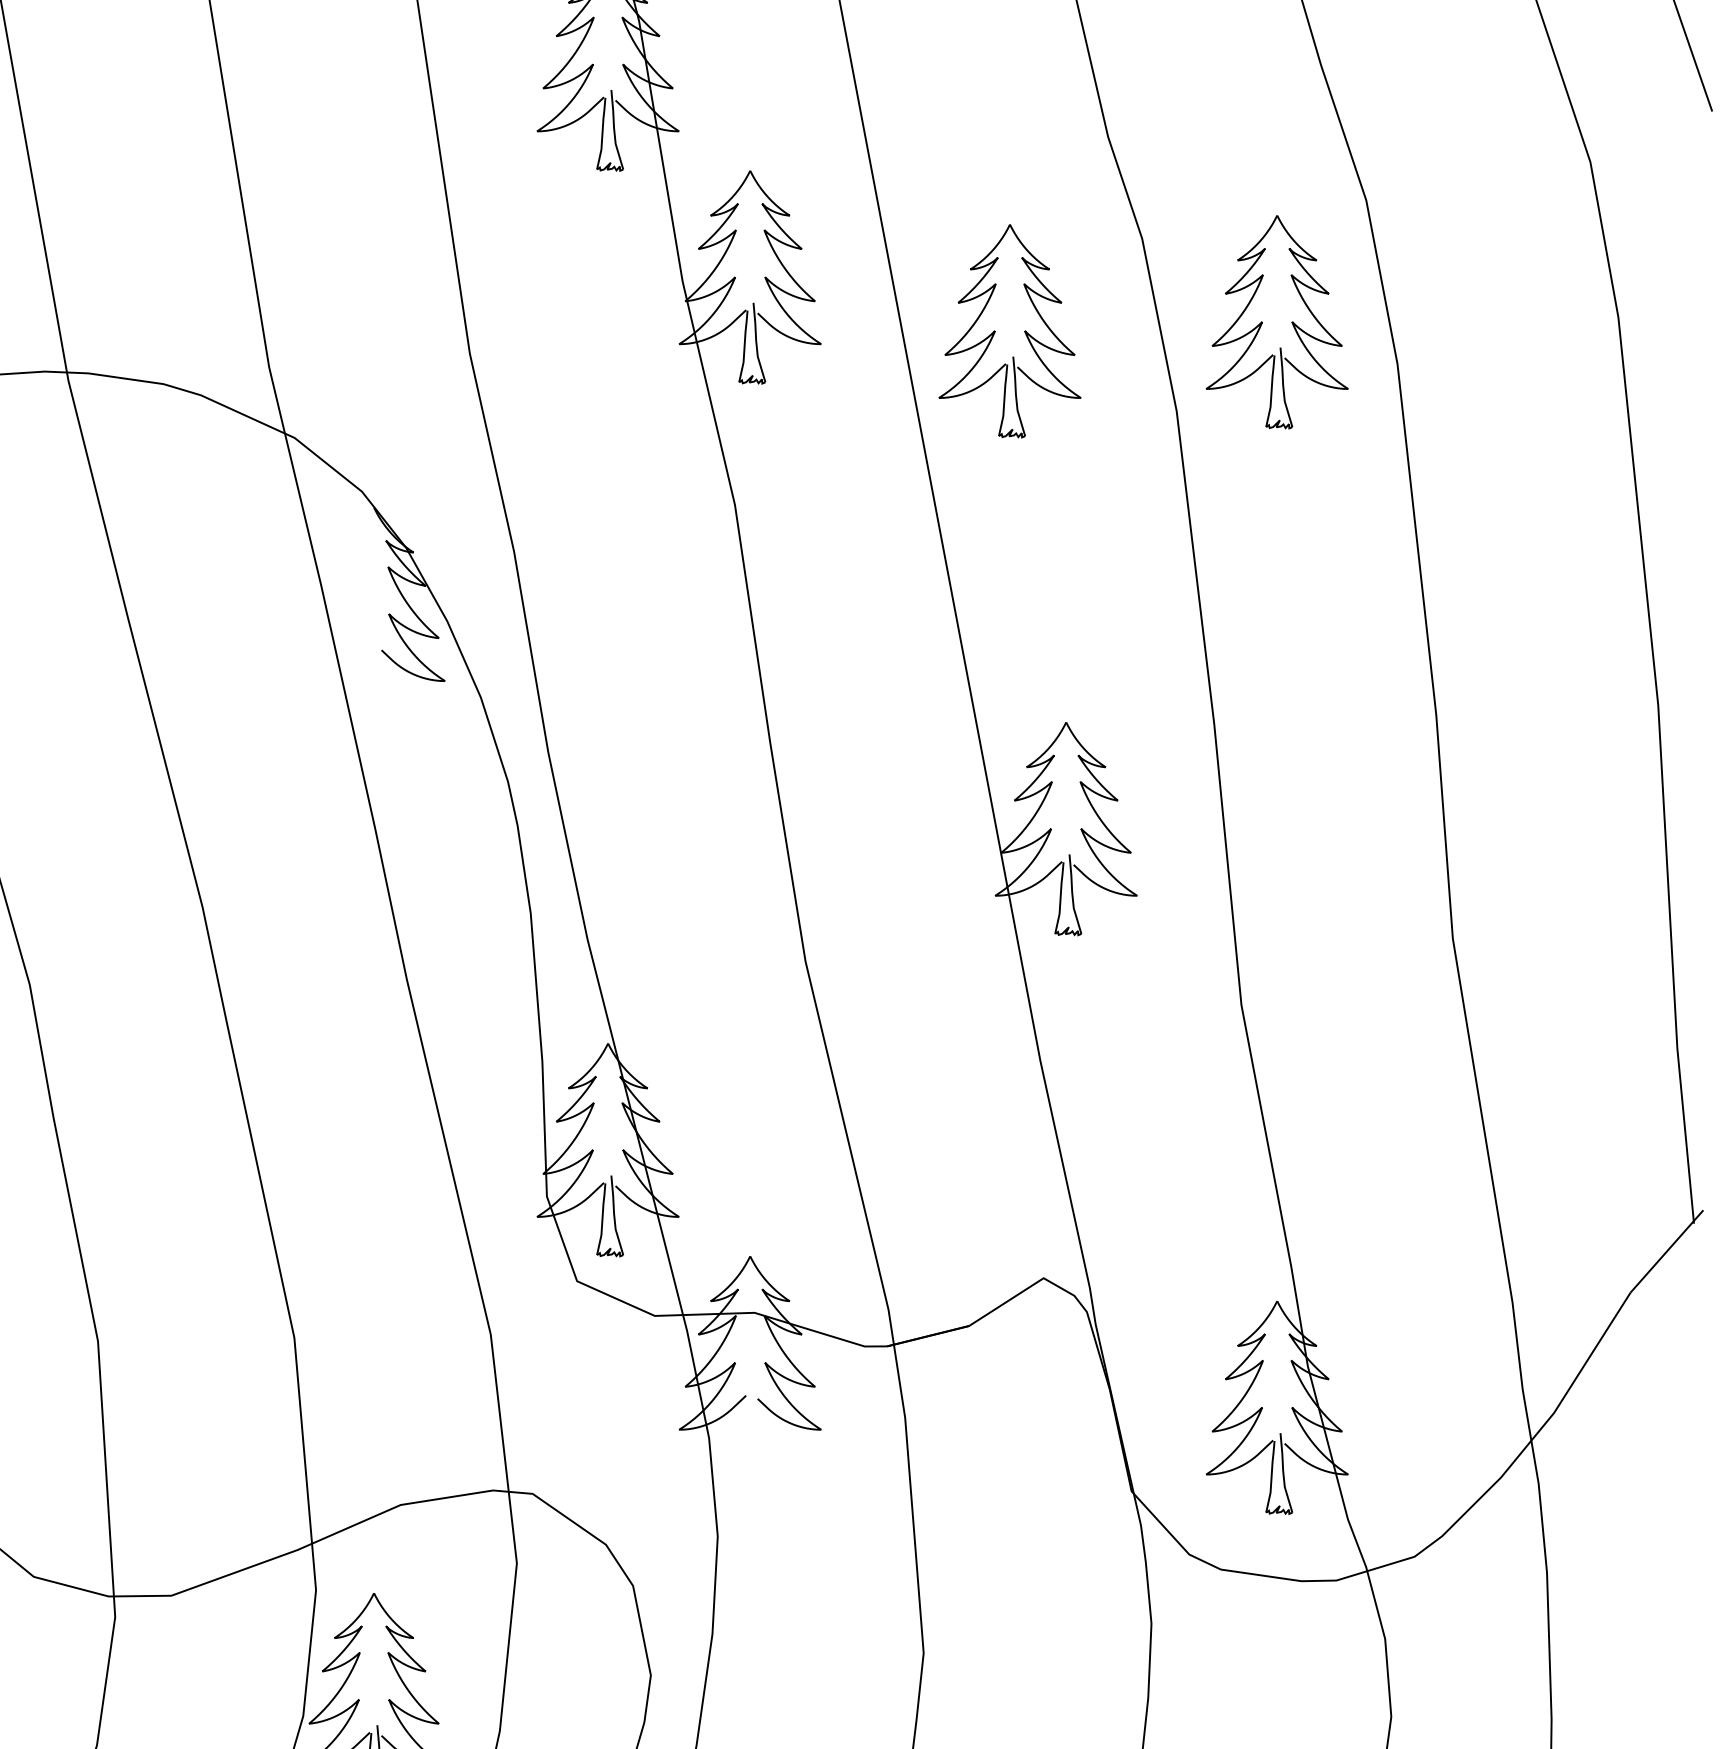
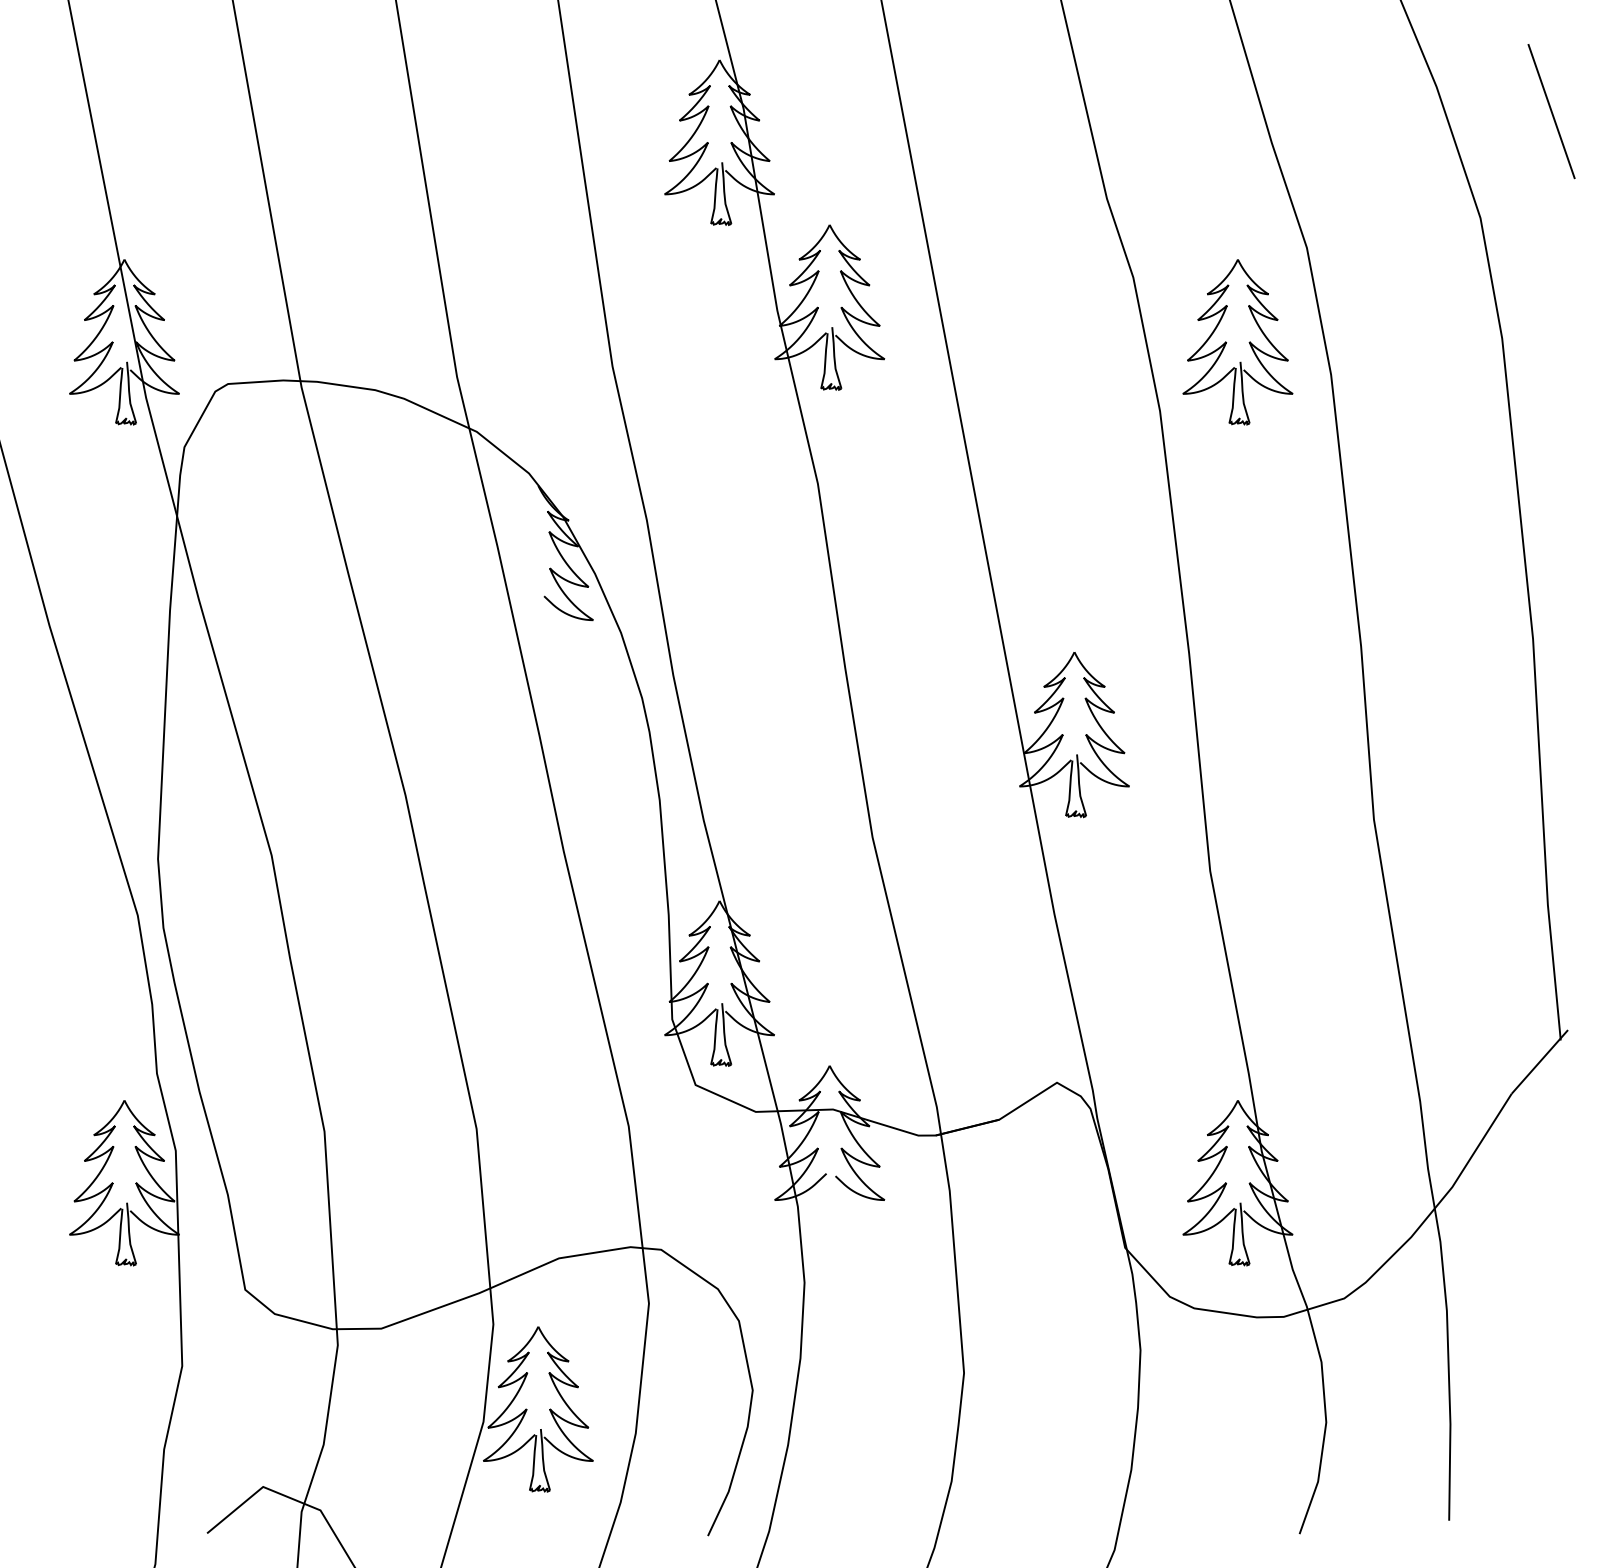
part: (1009, 331) -> (1030, 349), removed

